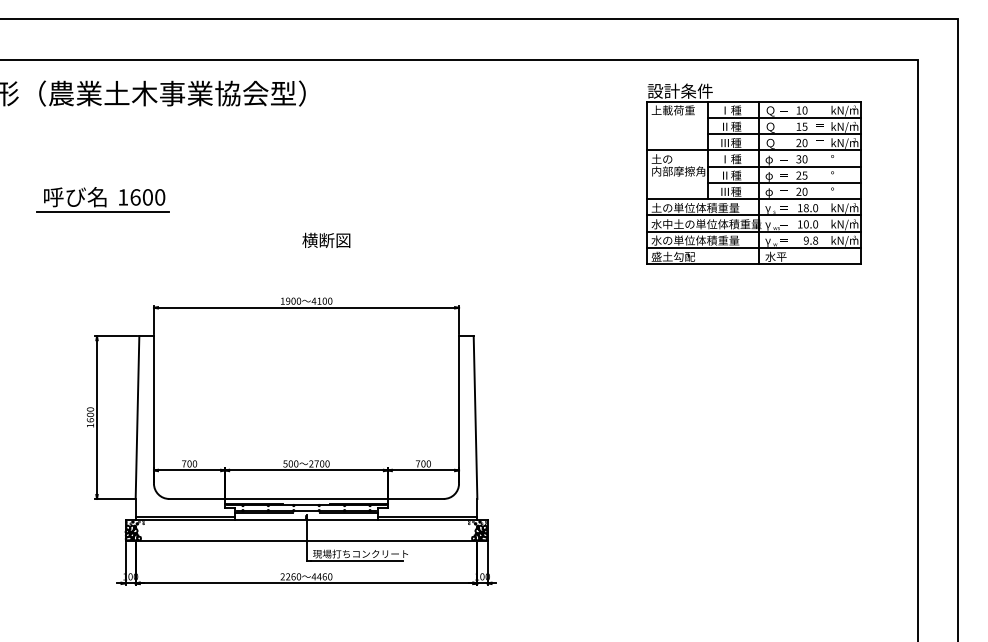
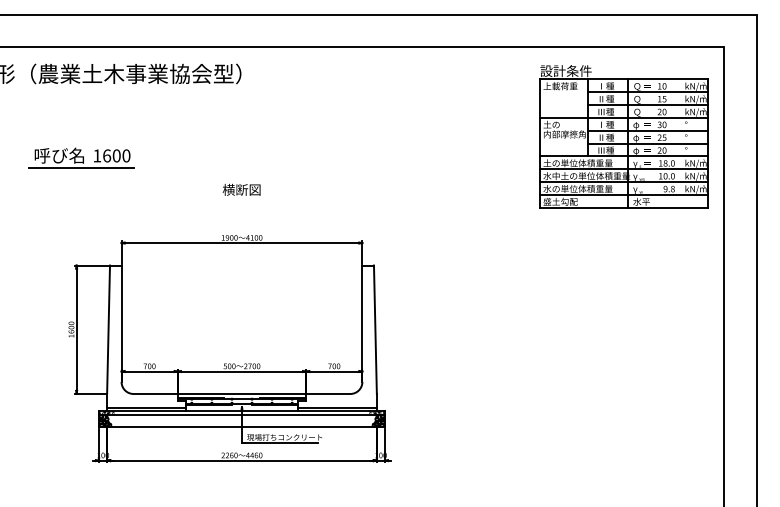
part: (753, 174) -> (623, 136), moved
text: (326, 239) -> (241, 189), moved
line: (305, 524) -> (241, 414), added

